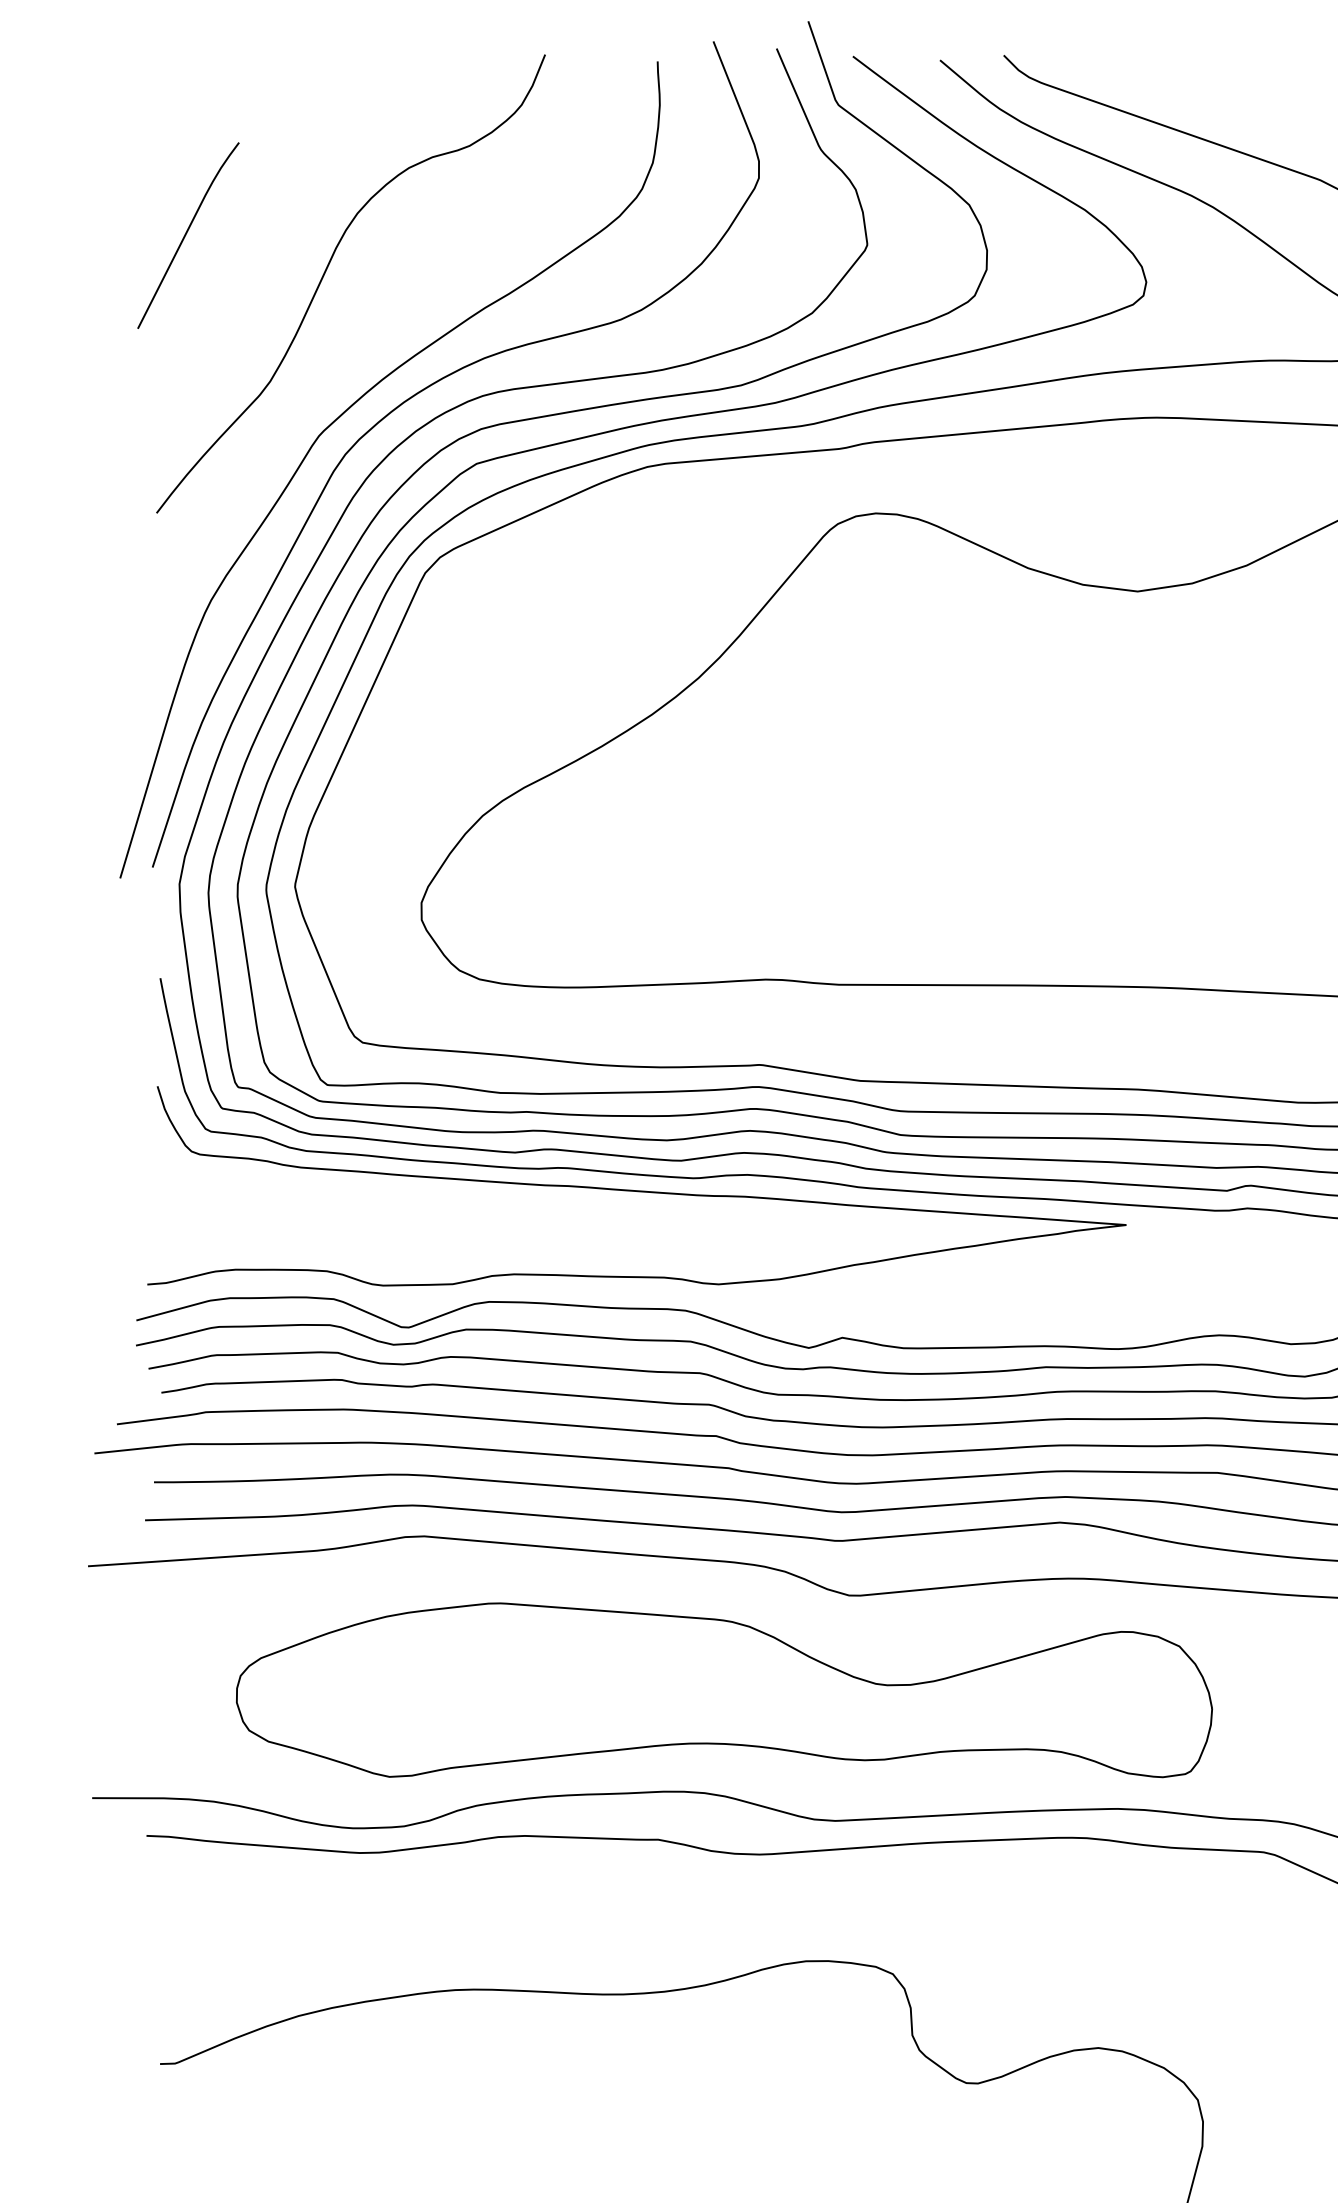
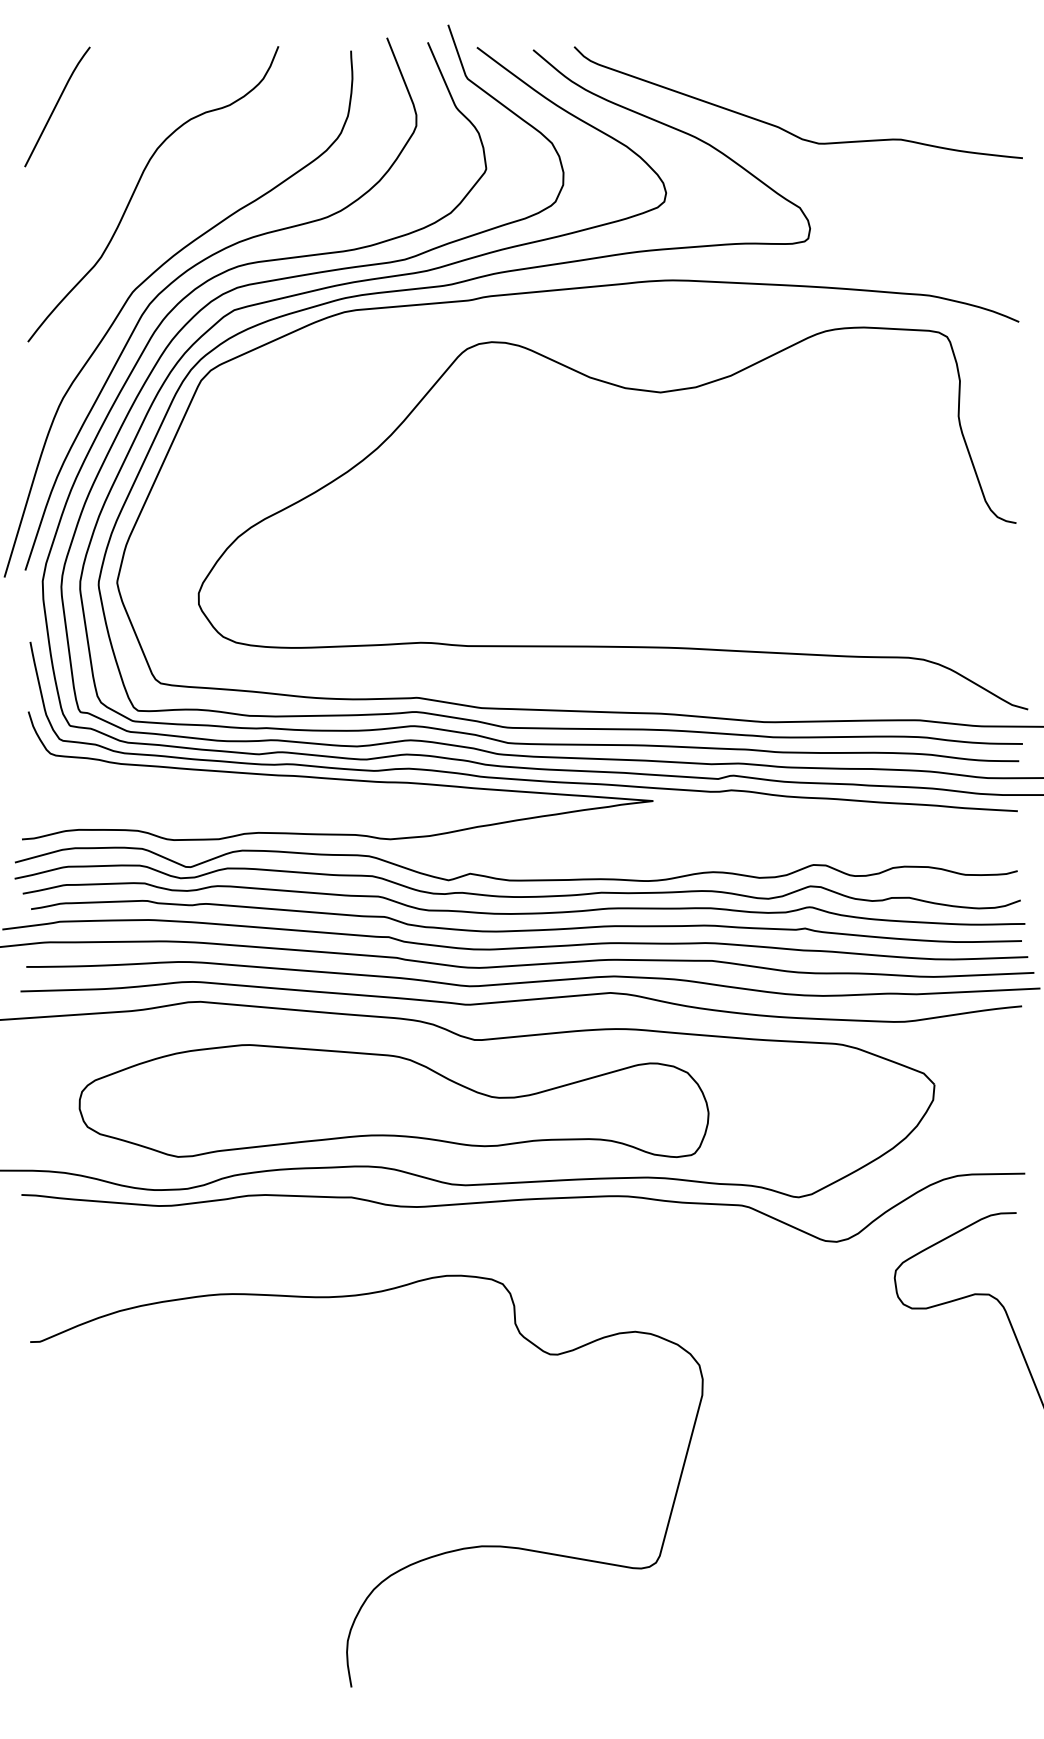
curve: (188, 233) -> (57, 105), moved

